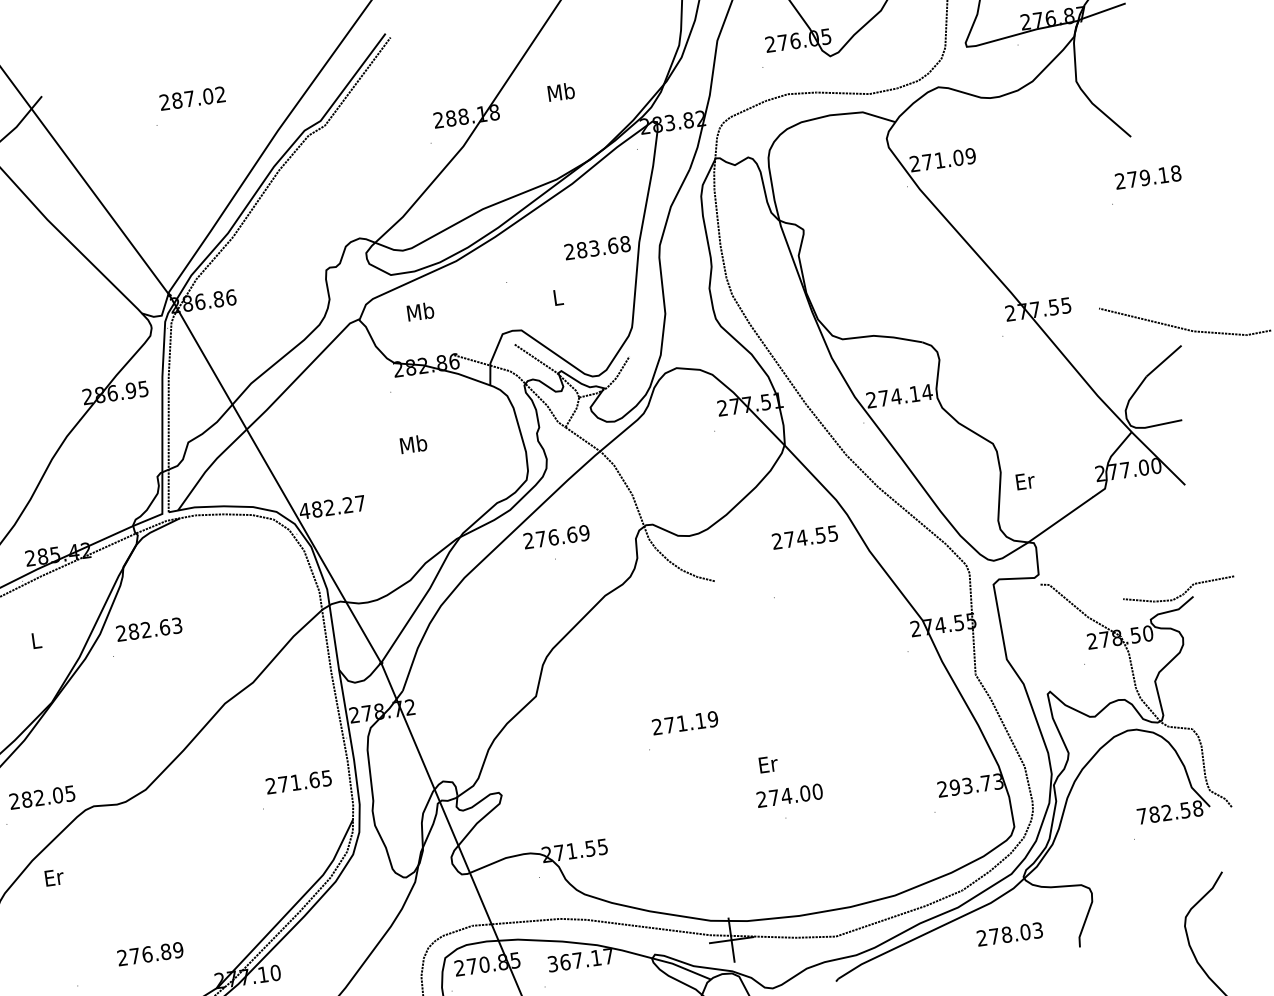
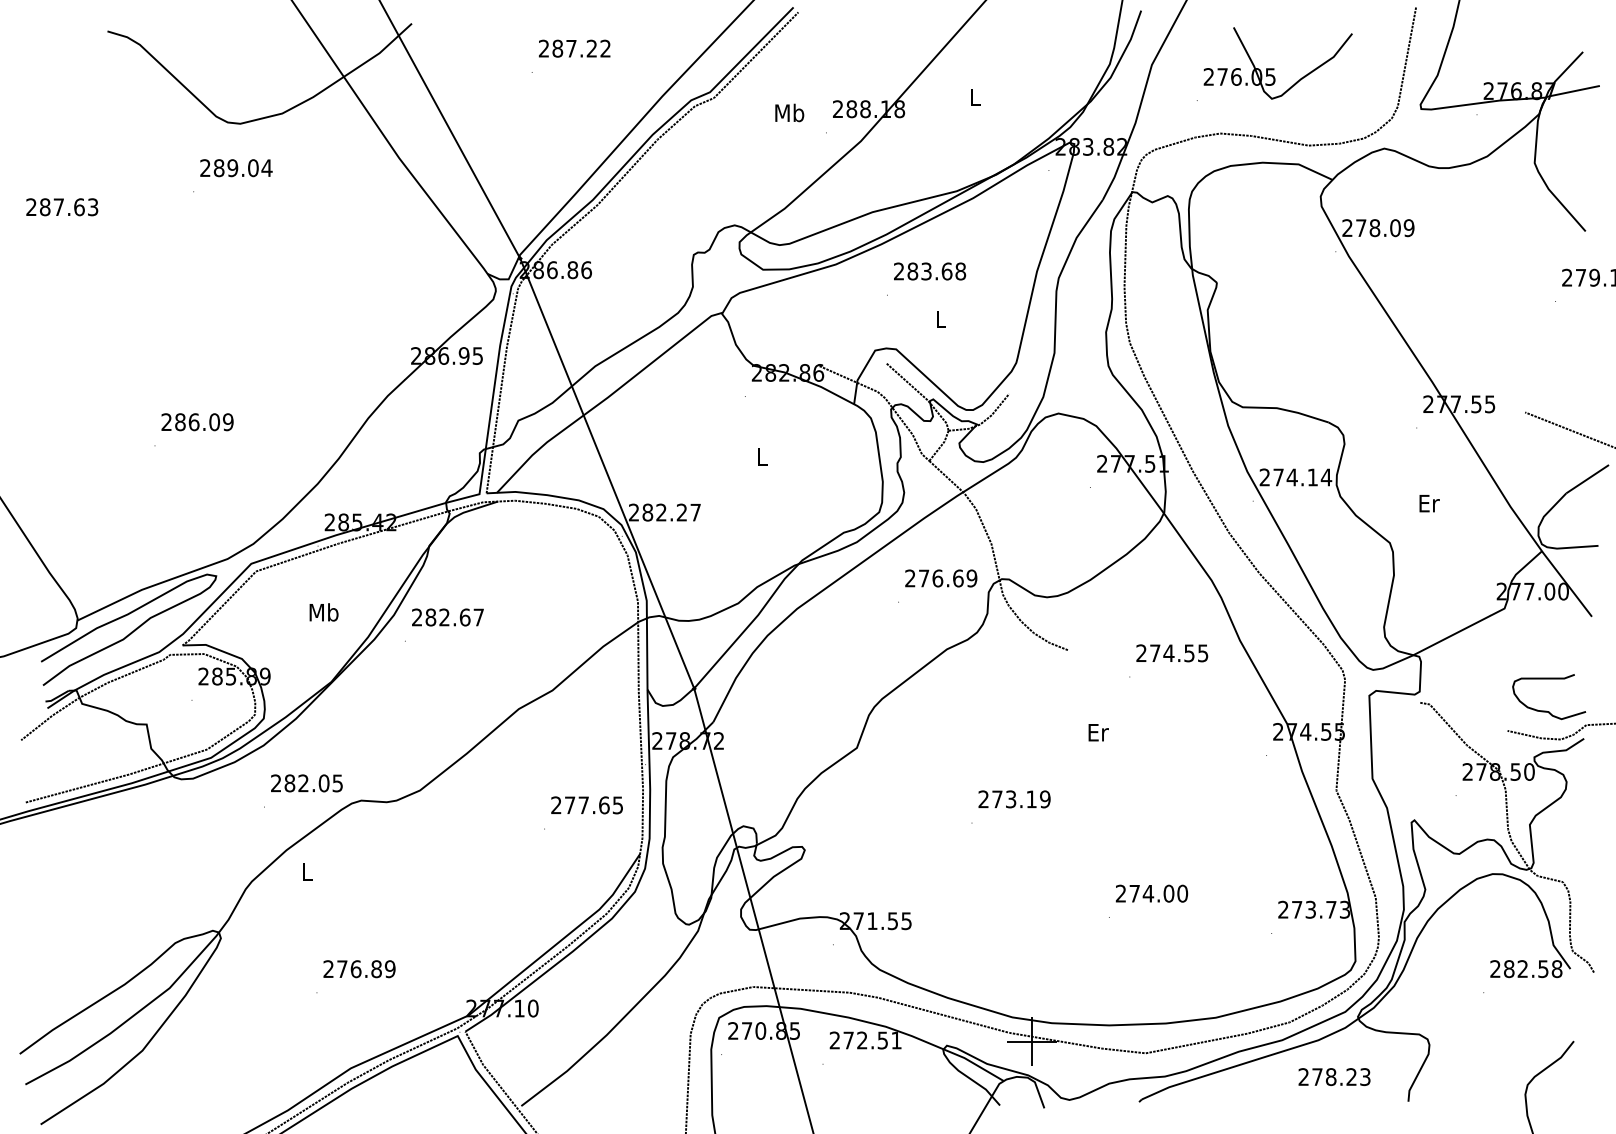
text: (560, 91) -> (974, 96), Mb -> L
text: (207, 96) -> (591, 48), 287.02 -> 287.22
text: (939, 160) -> (1374, 228), 271.09 -> 278.09
text: (598, 247) -> (930, 271), moved
text: (420, 311) -> (789, 112), moved
text: (413, 444) -> (761, 456), Mb -> L
text: (1025, 481) -> (1429, 503), moved
text: (304, 511) -> (633, 512), 482.27 -> 282.27
text: (556, 537) -> (941, 578), moved
text: (805, 537) -> (1172, 653), moved
curve: (1155, 575) -> (1546, 710), added
text: (176, 625) -> (478, 617), 282.63 -> 282.67
text: (35, 640) -> (323, 612), L -> Mb
text: (682, 723) -> (1011, 799), 271.19 -> 273.19
text: (768, 764) -> (1098, 732), moved
text: (295, 782) -> (583, 805), 271.65 -> 277.65
text: (954, 787) -> (1296, 909), 293.73 -> 273.73
text: (789, 795) -> (1151, 893), moved
text: (1142, 815) -> (1495, 968), 782.58 -> 282.58
text: (54, 877) -> (308, 871), Er -> L
text: (1025, 932) -> (1351, 1077), 278.03 -> 278.23
text: (150, 954) -> (359, 969), moved
text: (580, 960) -> (865, 1040), 367.17 -> 272.51

